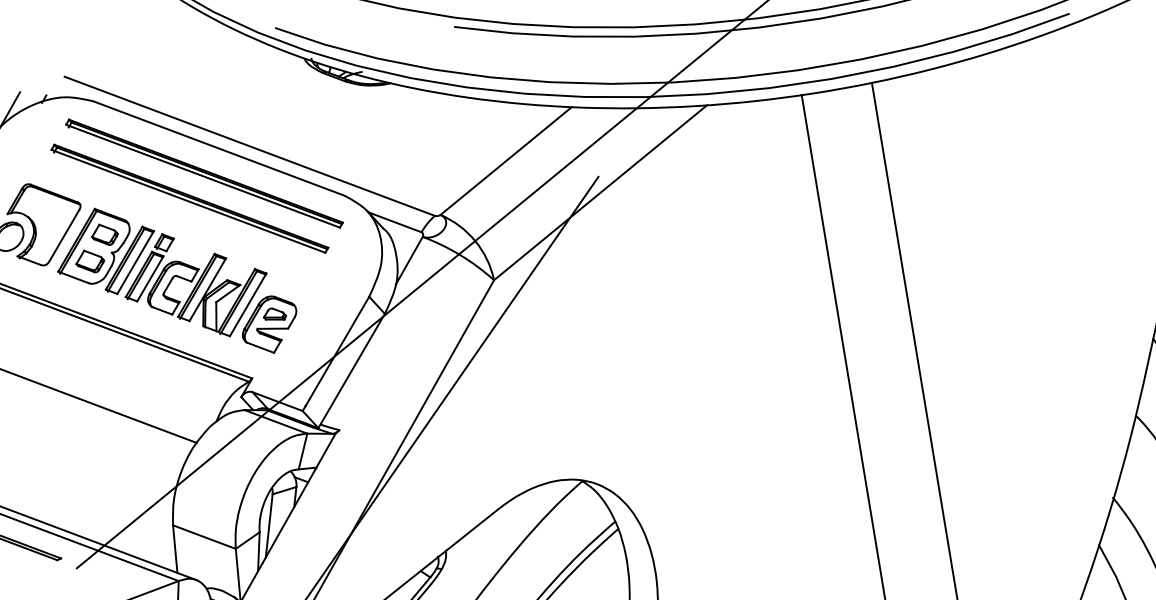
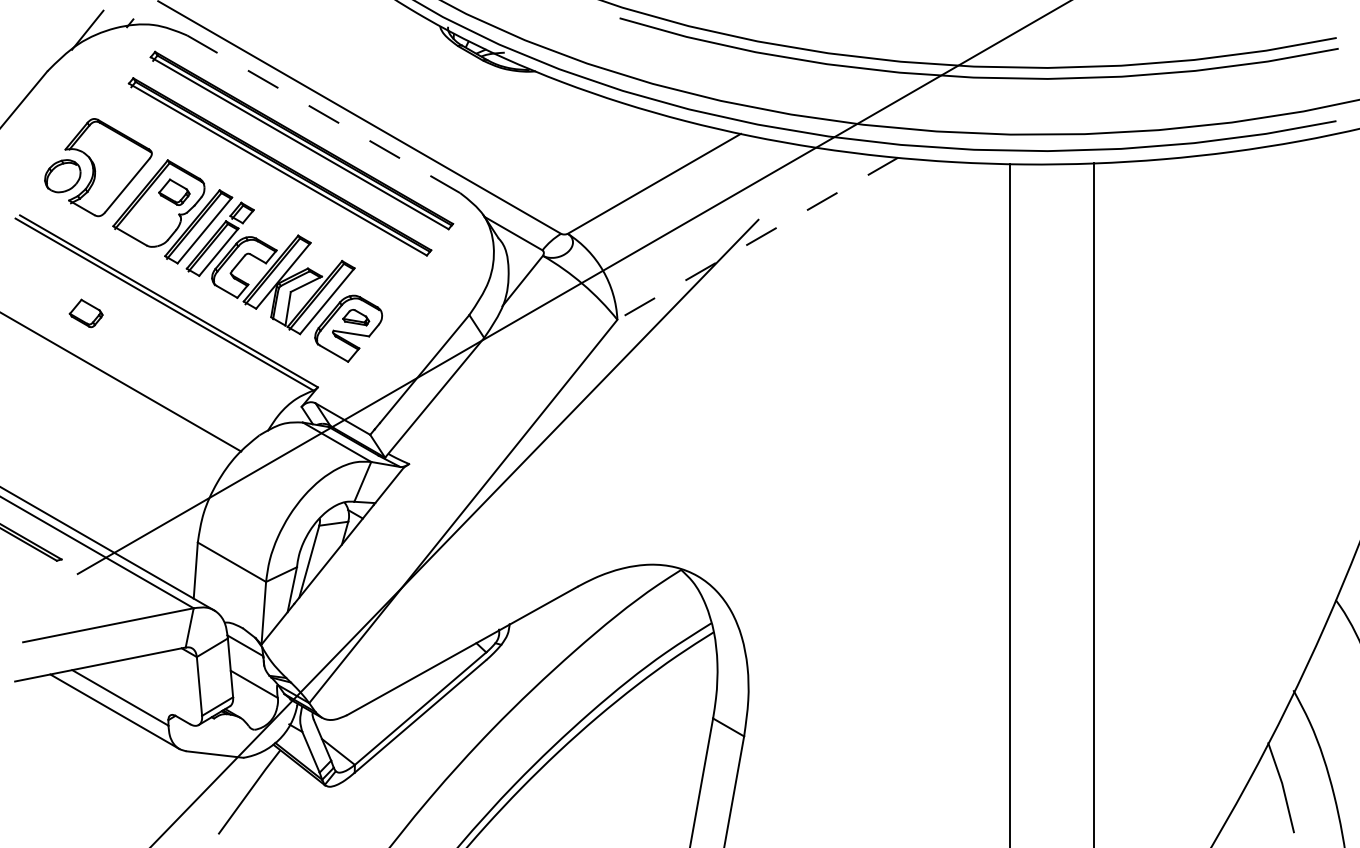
line: (219, 148) -> (323, 114), solid -> dashed
line: (600, 192) -> (757, 238), solid -> dashed
part: (89, 261) -> (85, 313), moved

